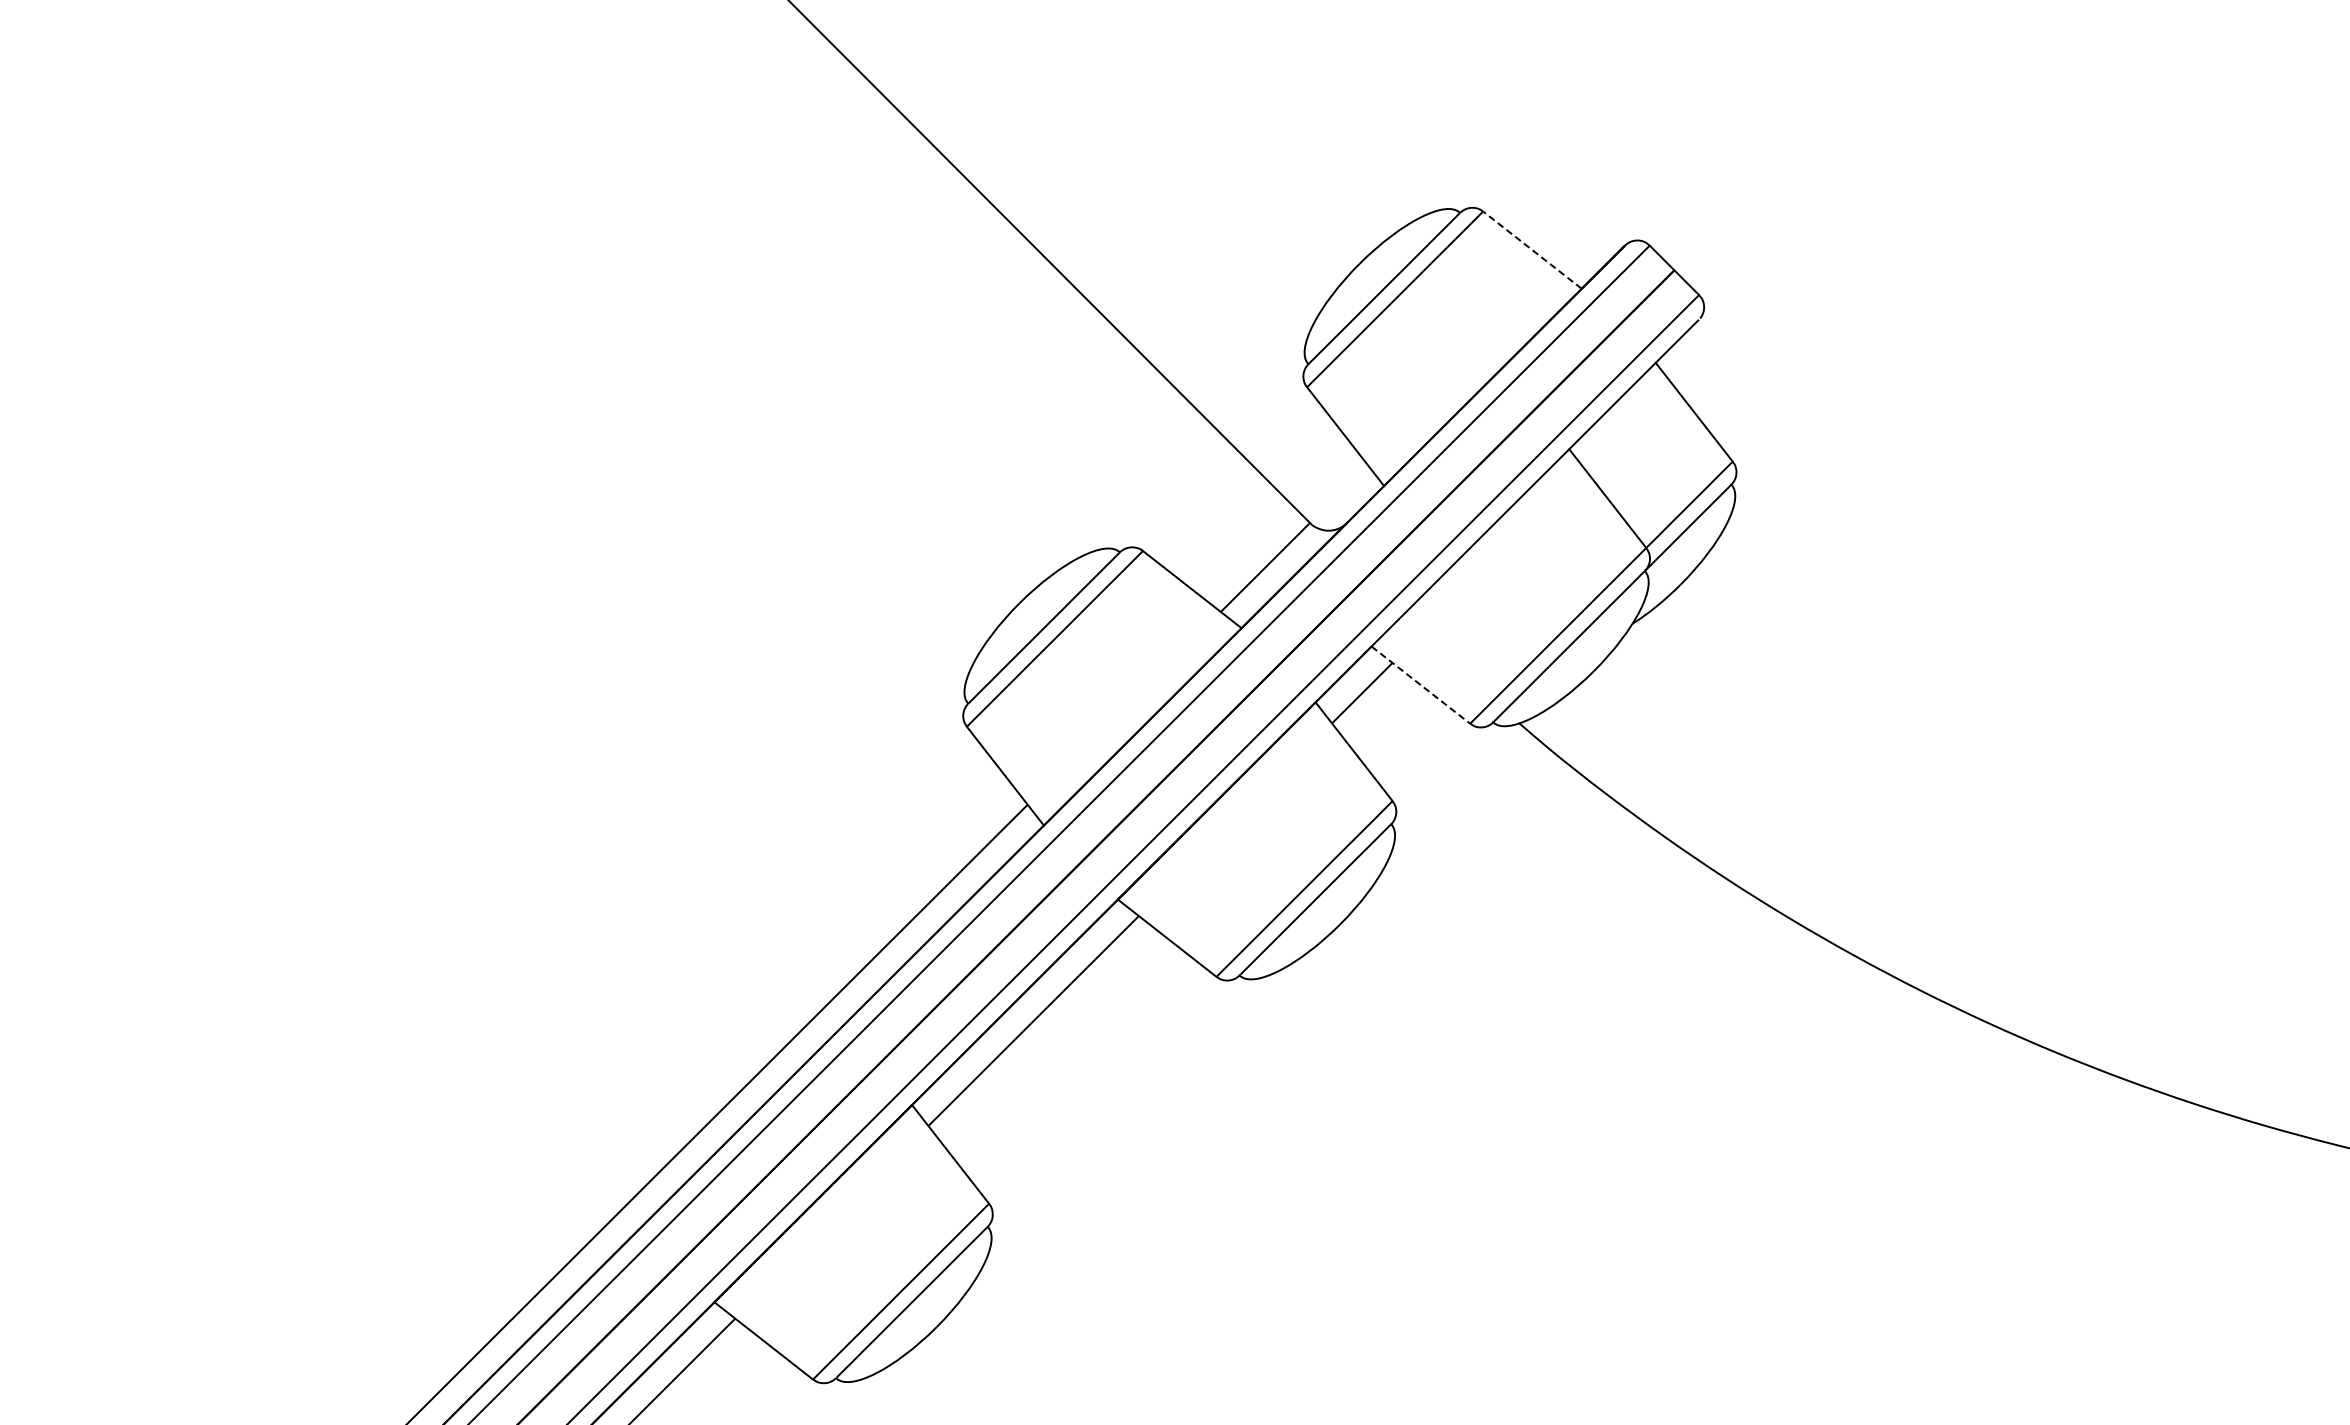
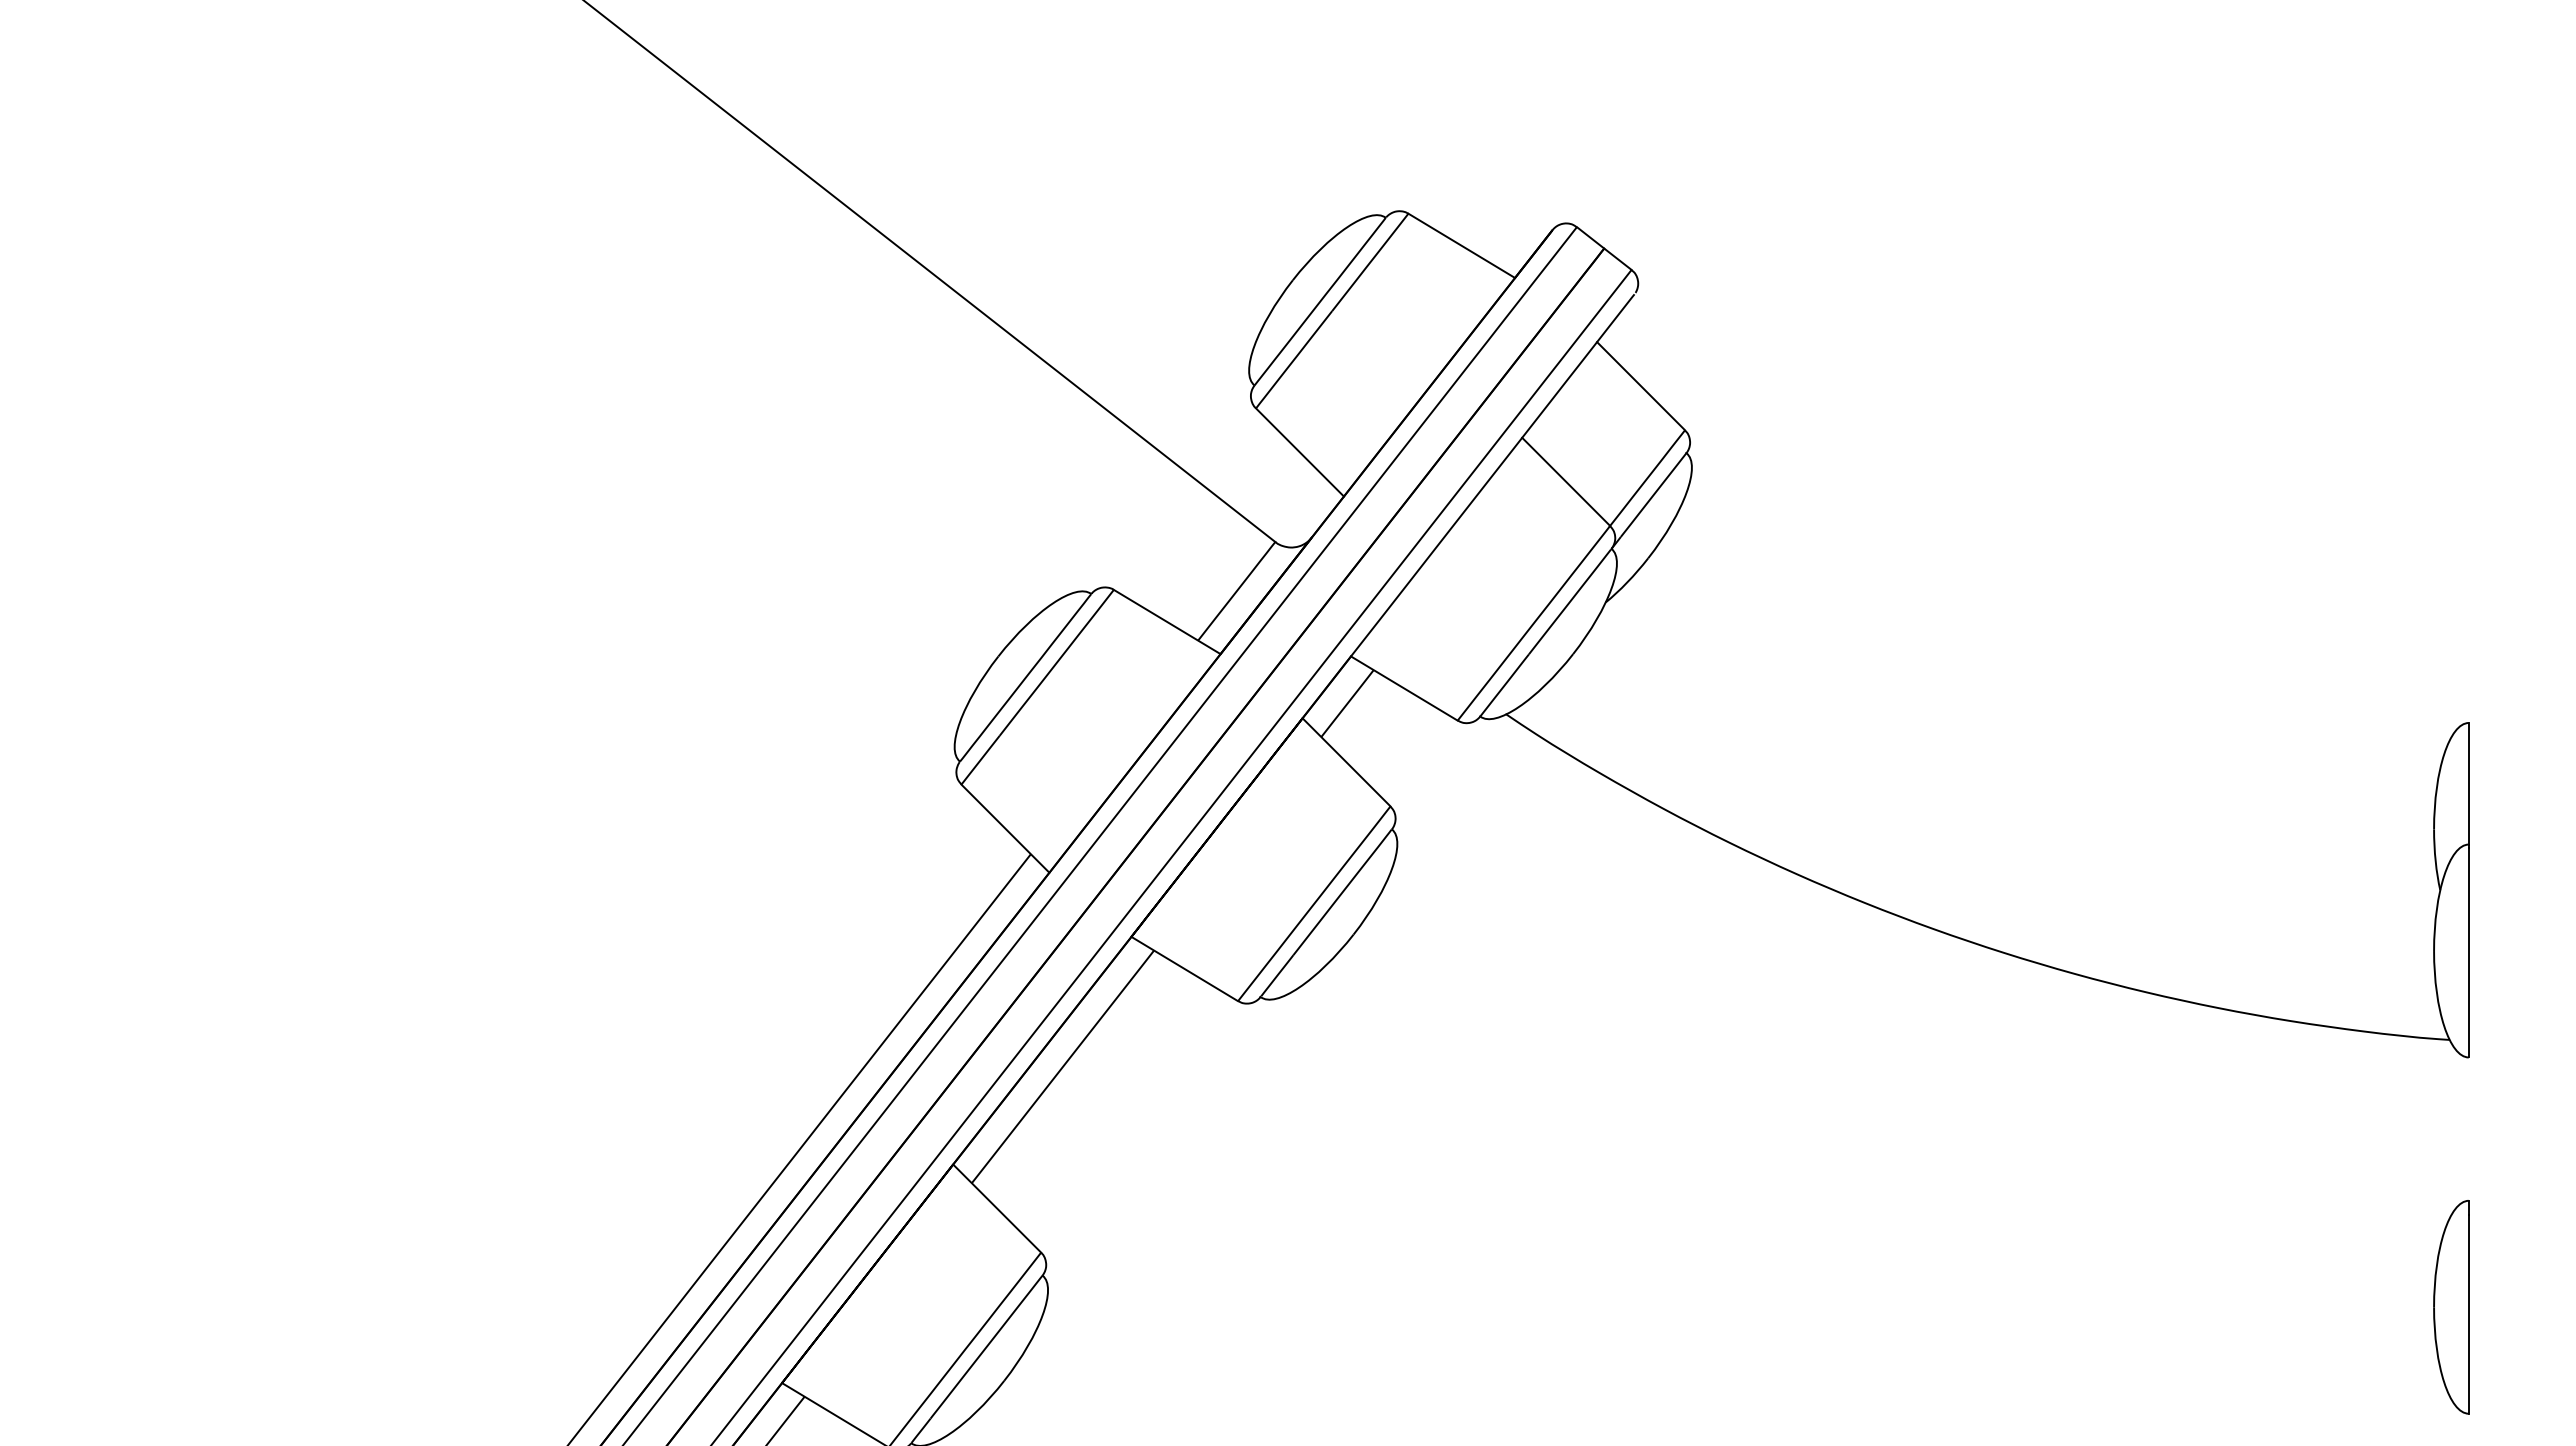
line: (1532, 249) -> (1461, 245), dashed -> solid
line: (1421, 685) -> (1404, 688), dashed -> solid

